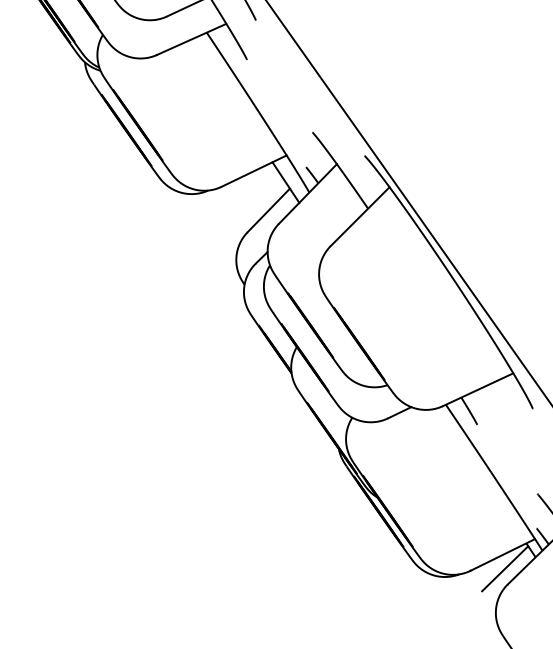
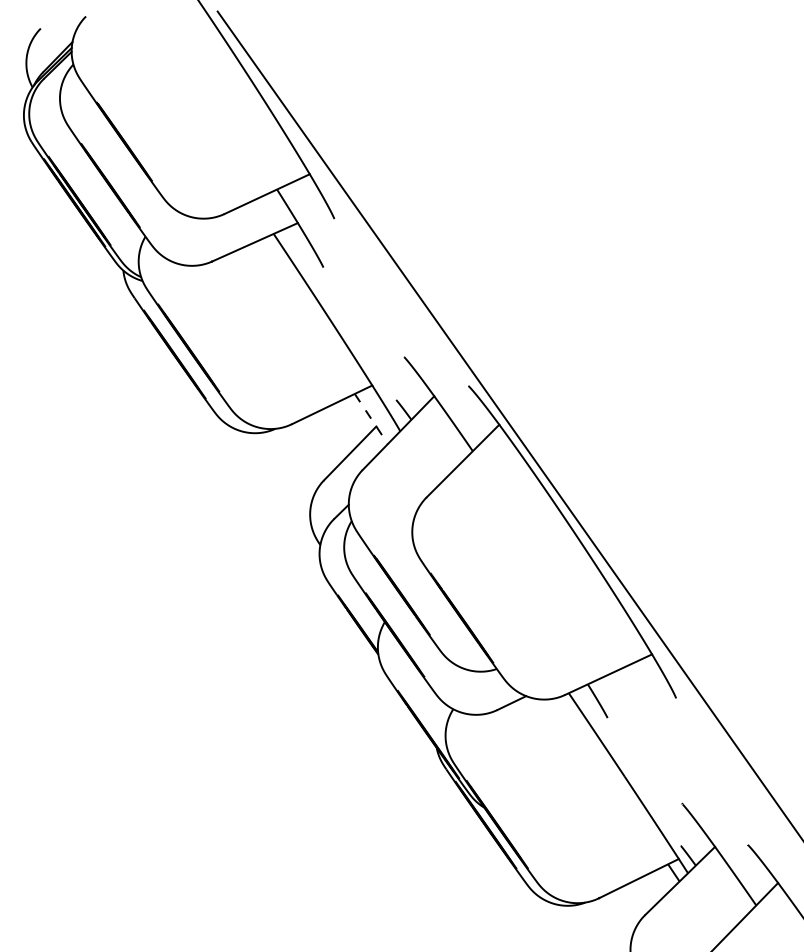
line: (286, 182) -> (371, 419), solid -> dashed
line: (504, 568) -> (641, 895), removed

